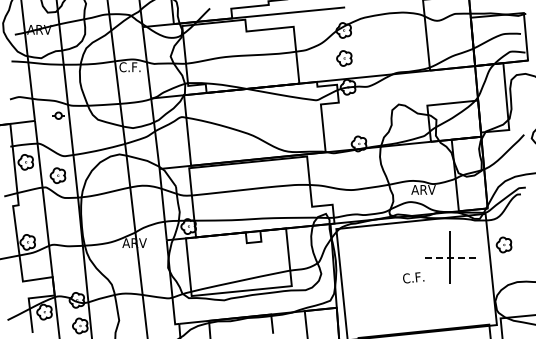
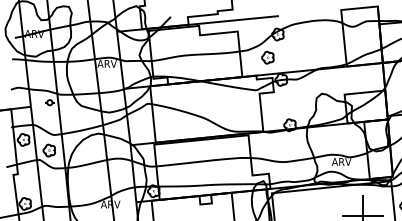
part: (344, 58) -> (268, 57), moved
text: (130, 67) -> (107, 64), C.F. -> ARV
line: (449, 257) -> (362, 216), dashed -> solid

